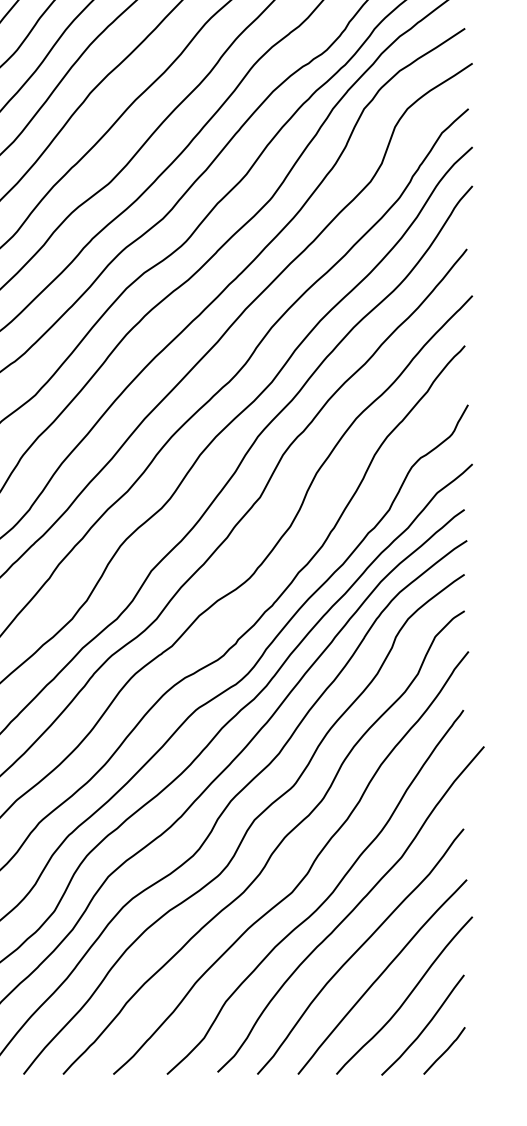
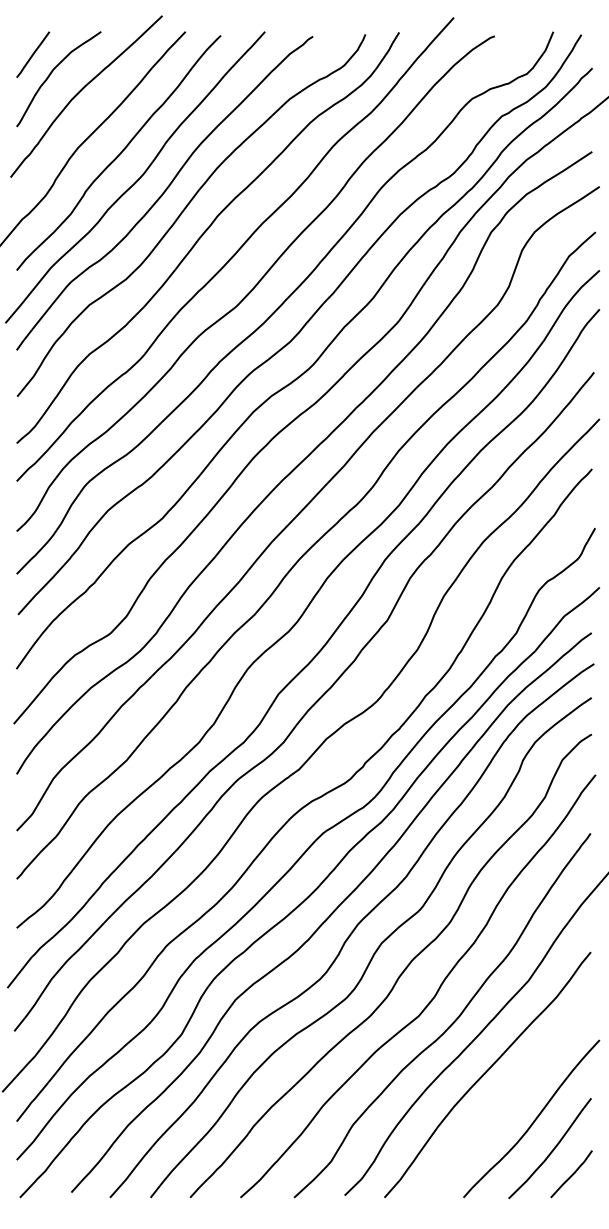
curve: (381, 976) -> (508, 1099), removed

